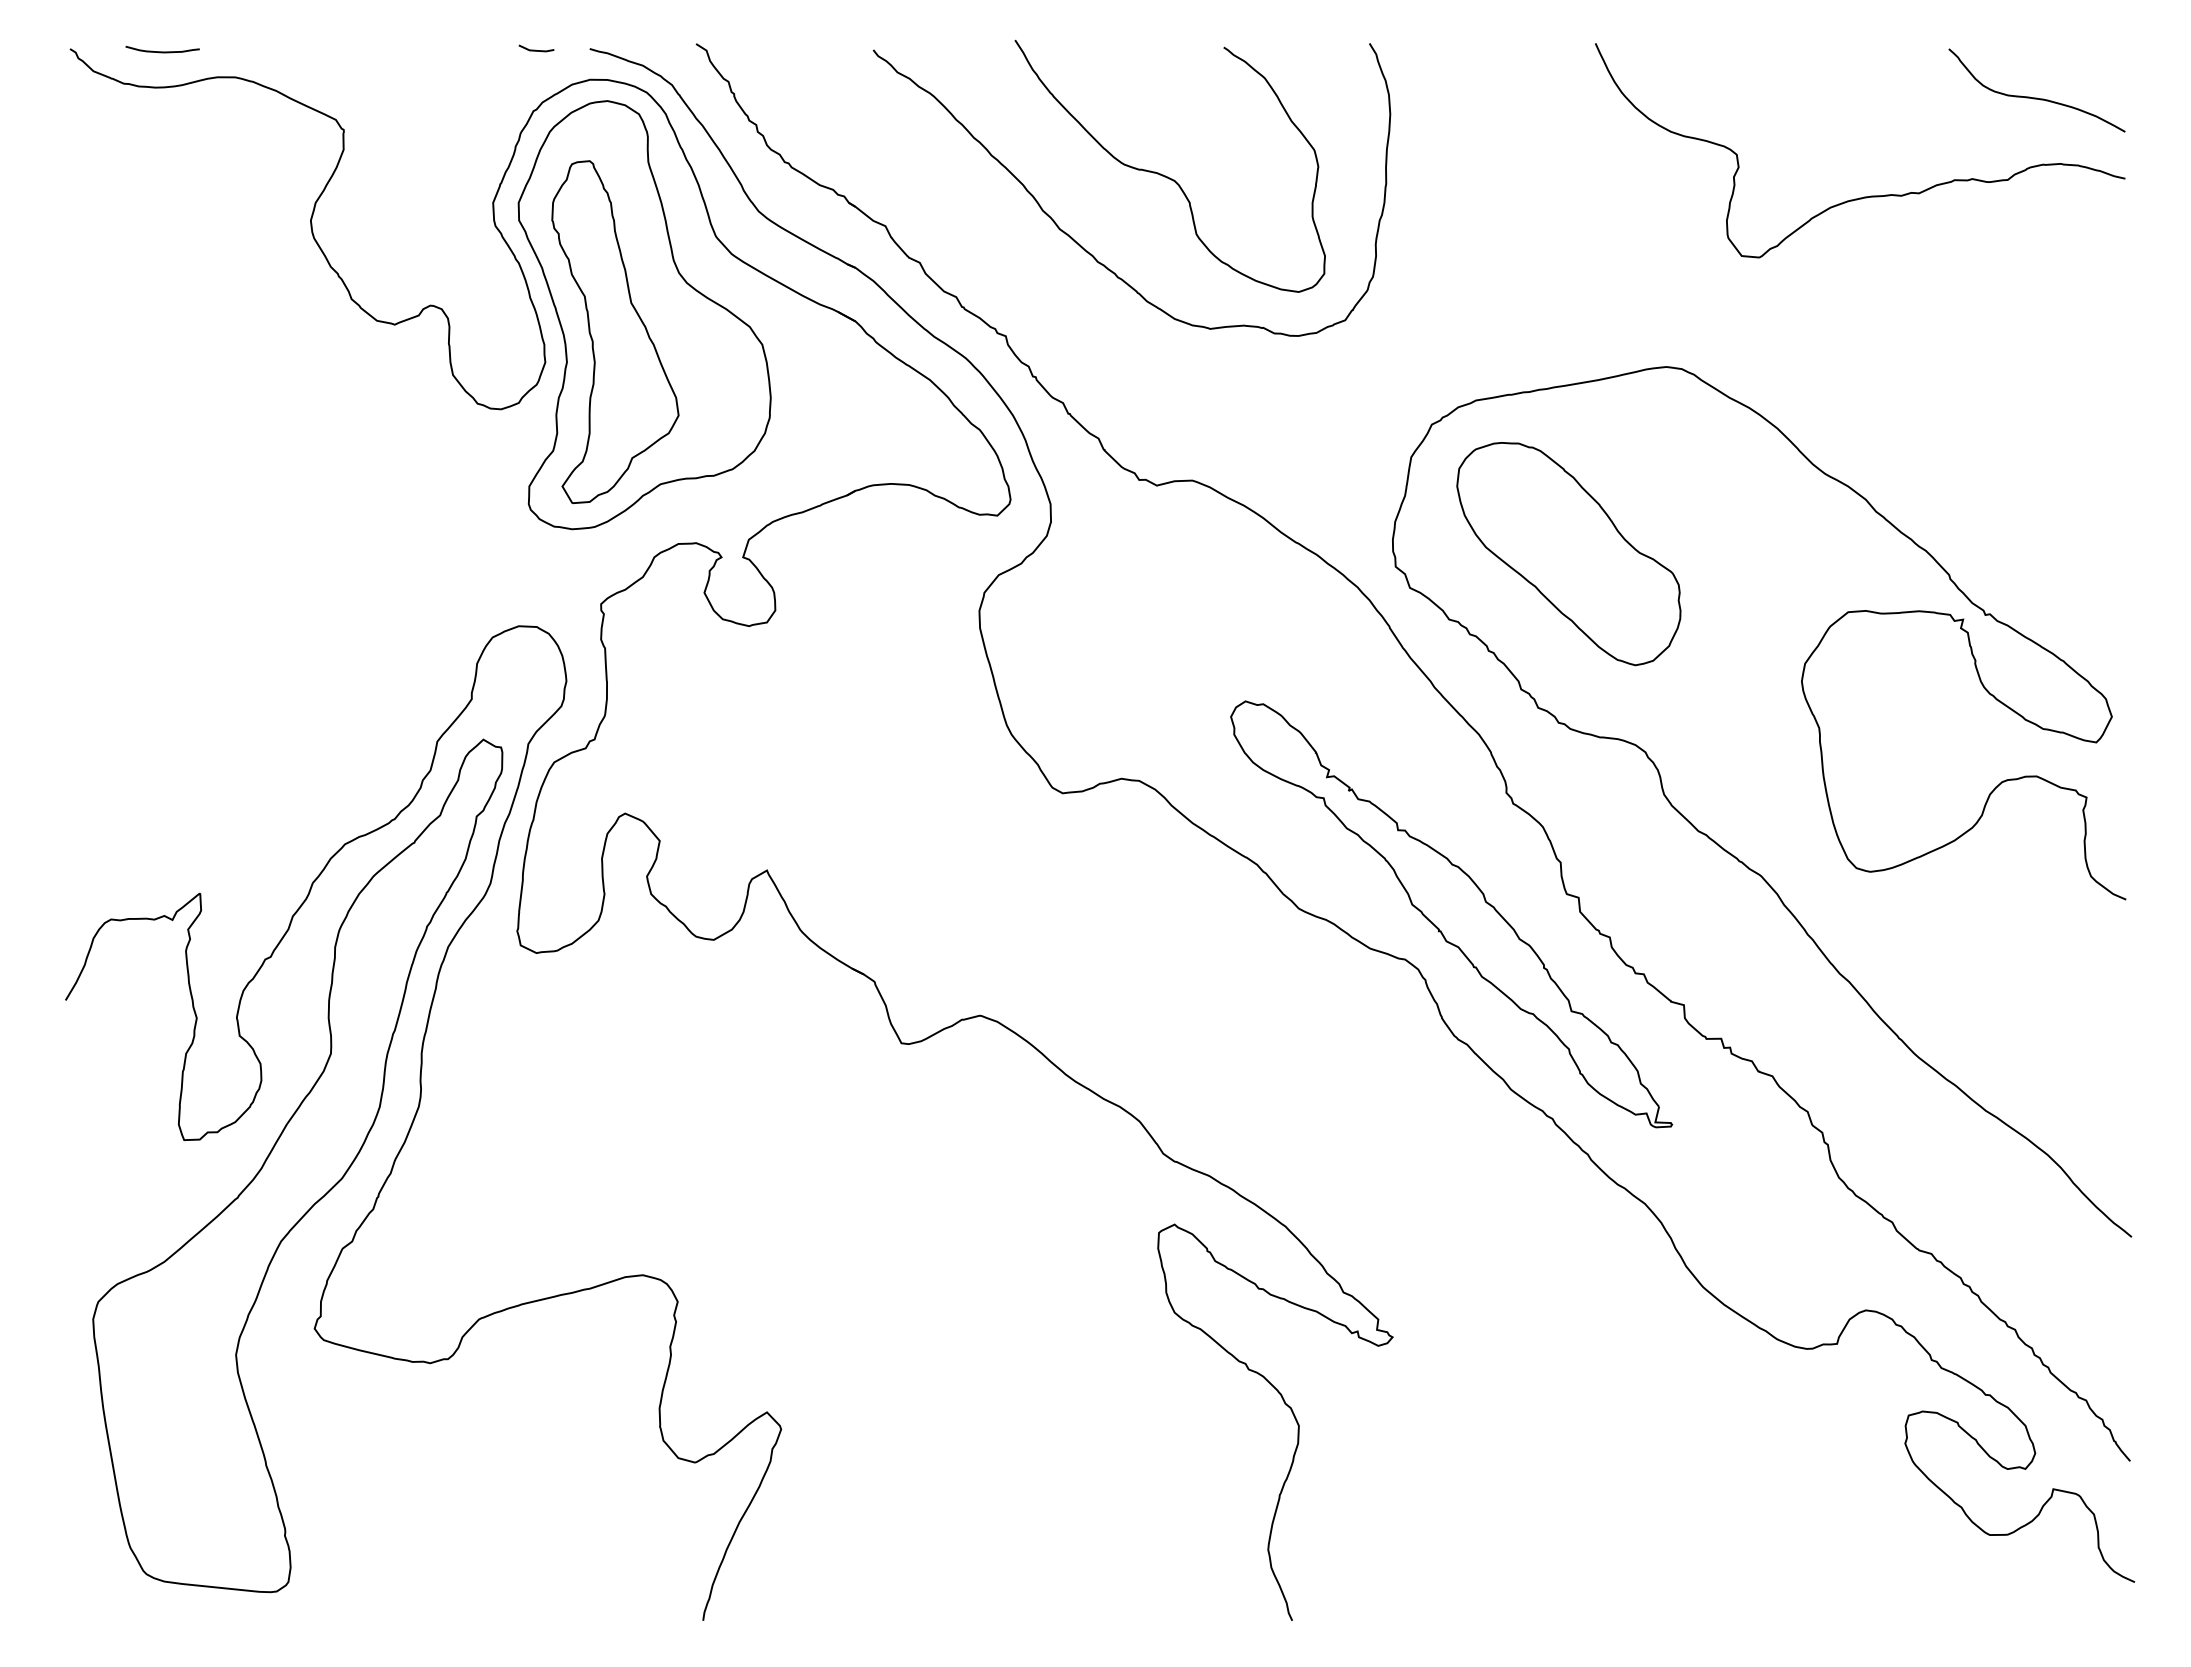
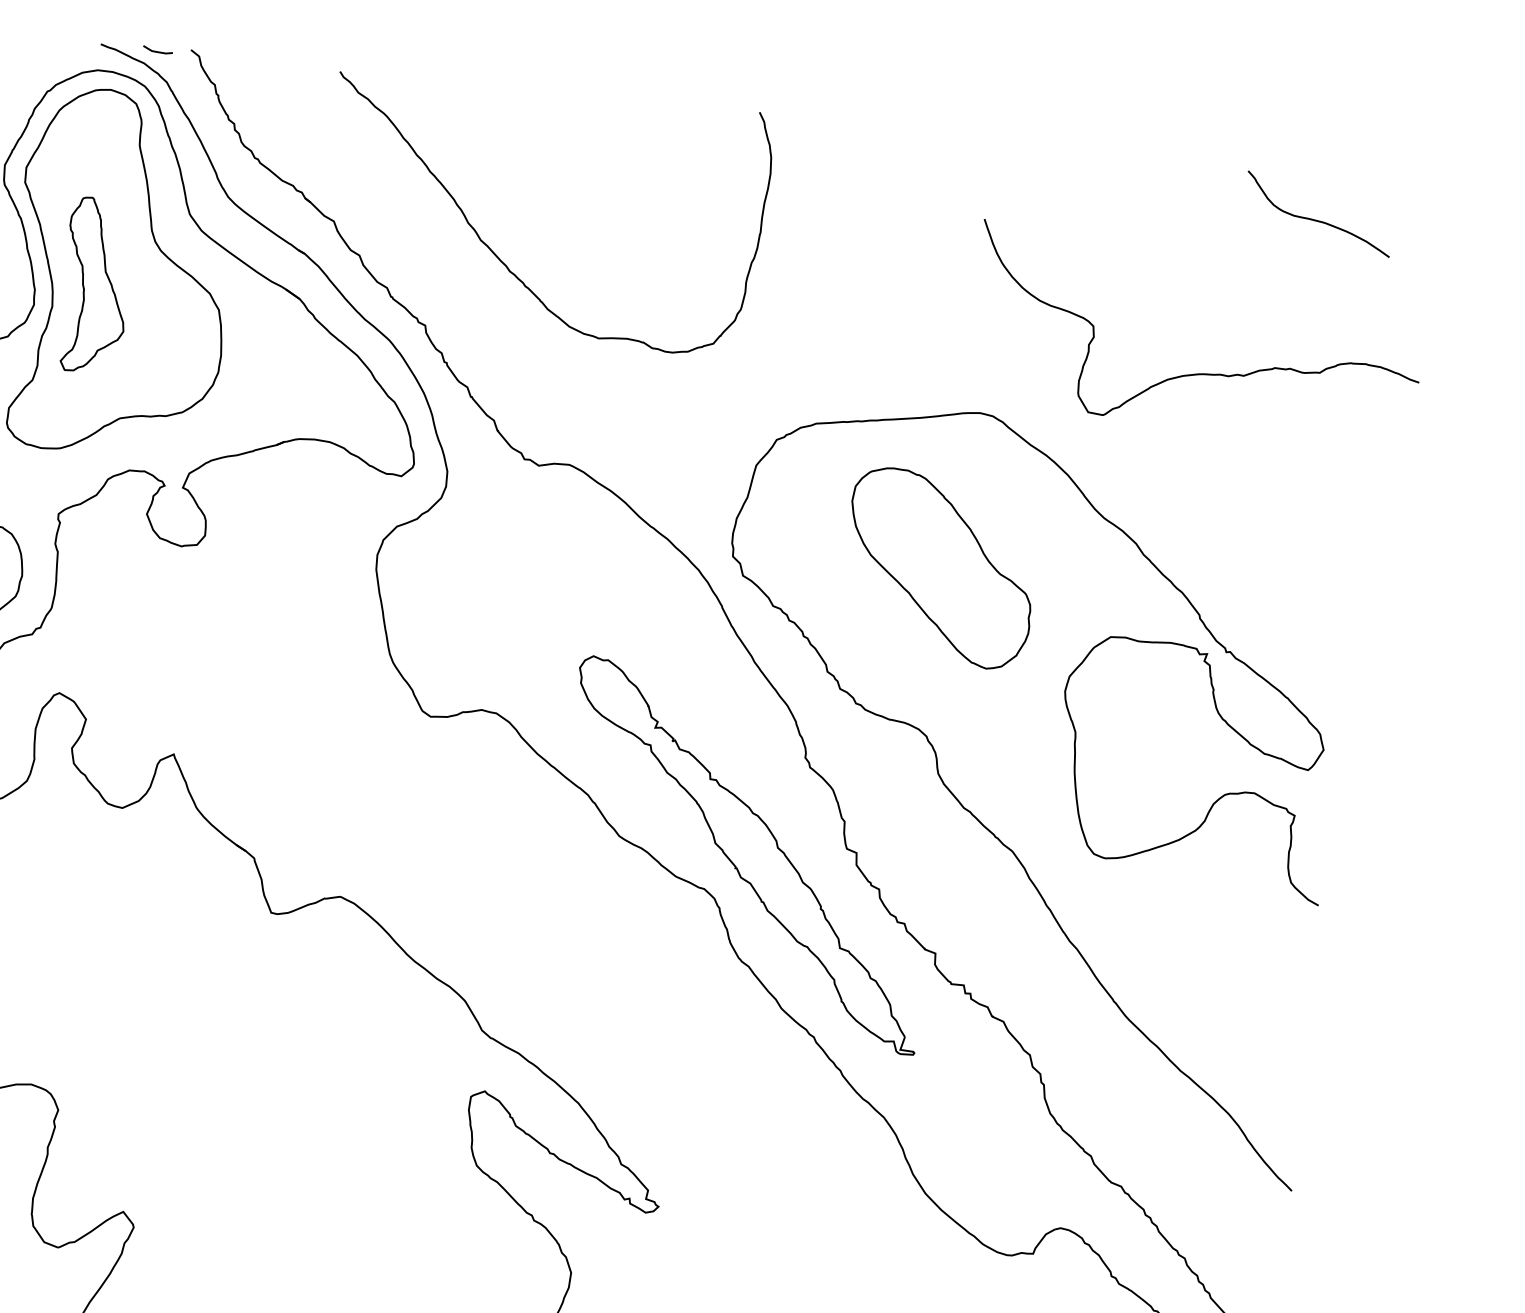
line: (535, 49) -> (157, 50), moved
curve: (1165, 175) -> (575, 204), removed
curve: (1870, 195) -> (1202, 373), moved
part: (615, 332) -> (96, 286), size x0.6
part: (1568, 554) -> (939, 568), moved

